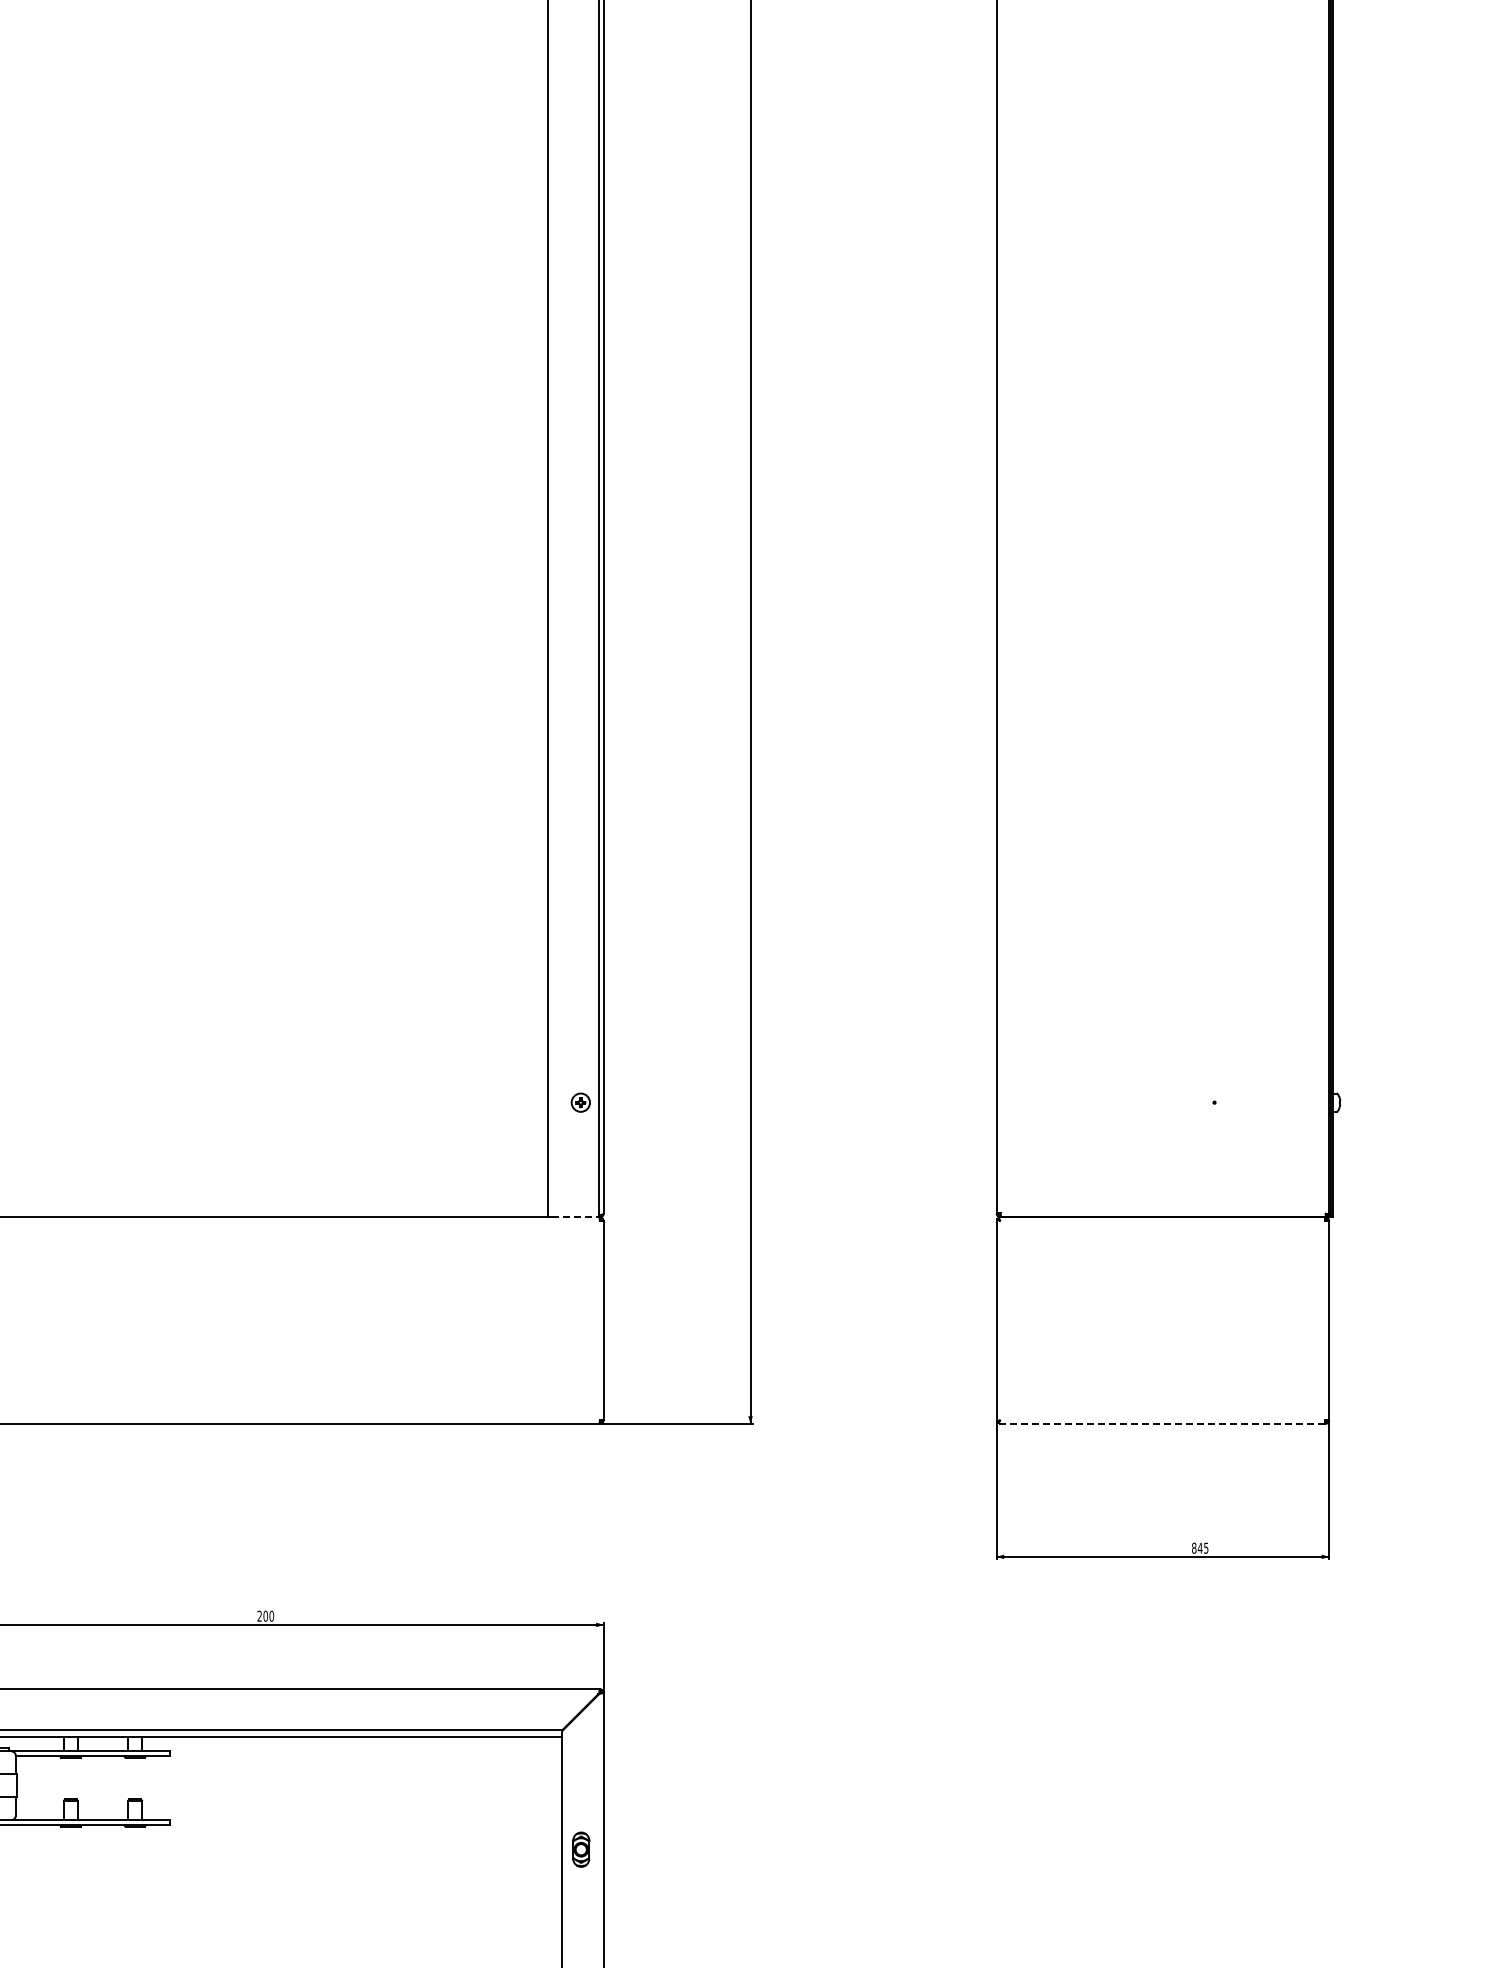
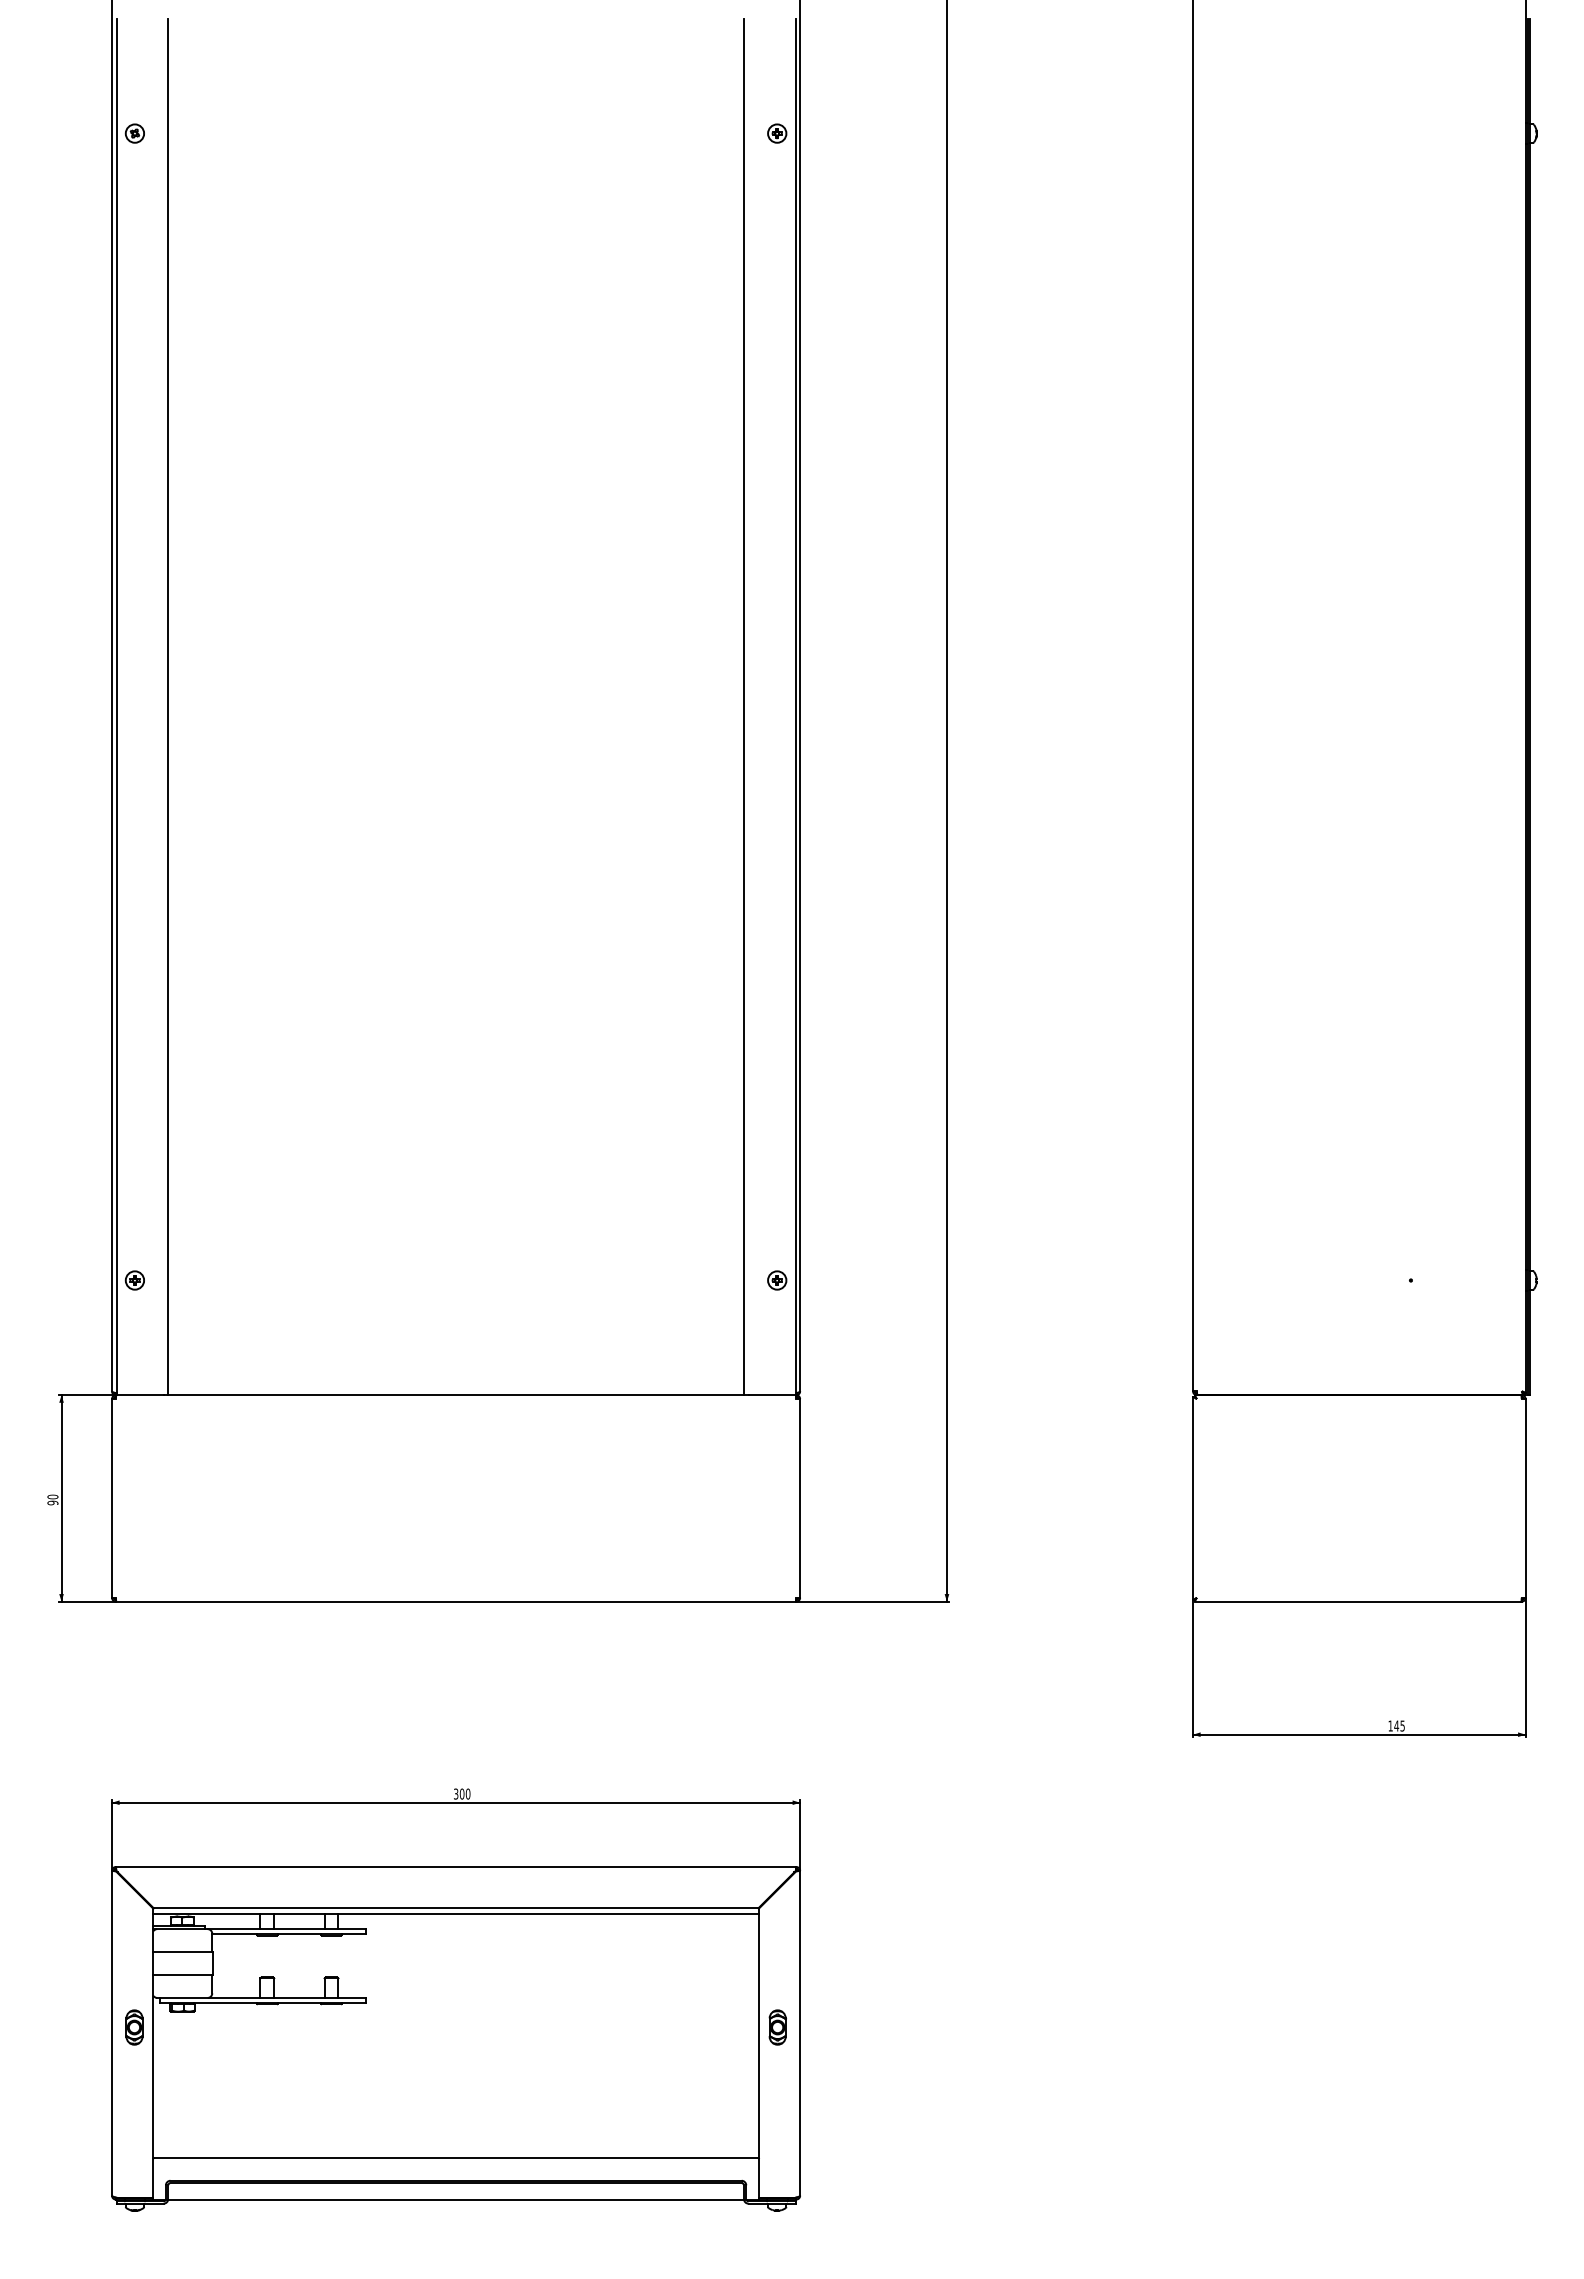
line: (576, 1217) -> (772, 1395), dashed -> solid
line: (1162, 1423) -> (1358, 1601), dashed -> solid
text: (1194, 1547) -> (1390, 1725), 845 -> 145
text: (260, 1616) -> (456, 1794), 200 -> 300

